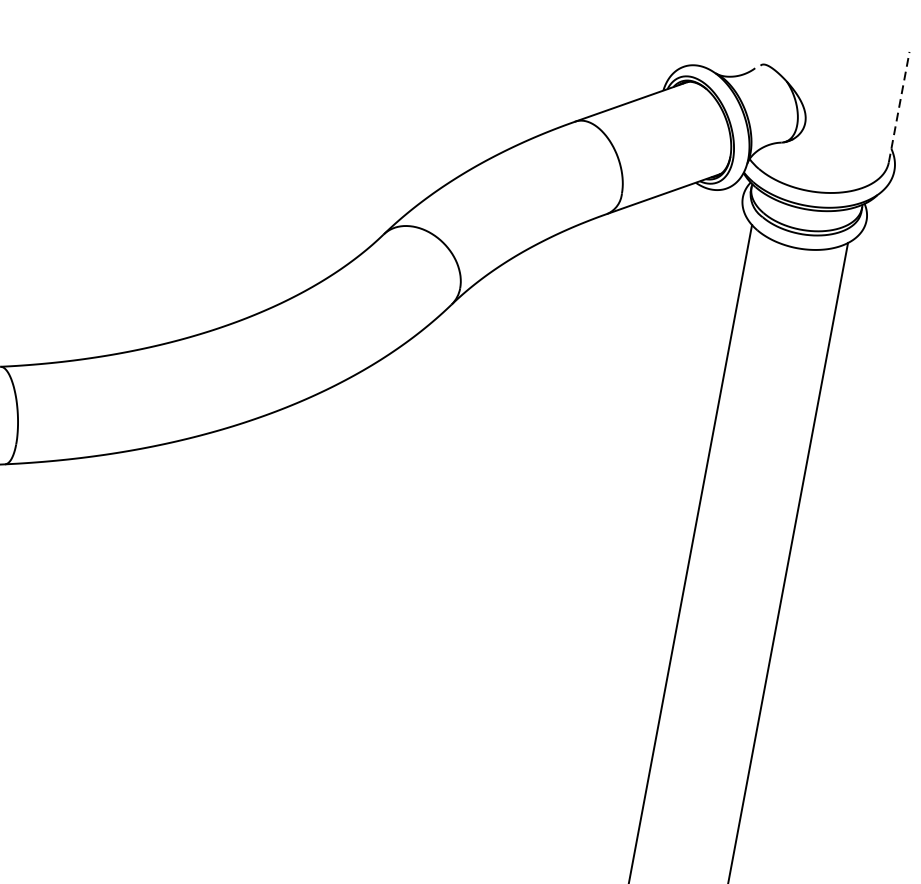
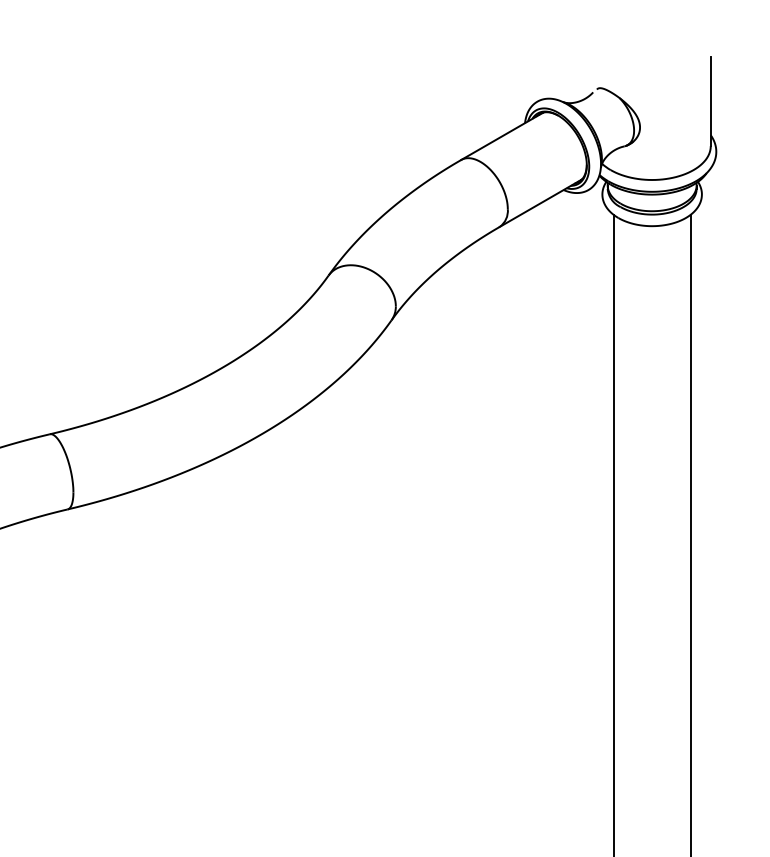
line: (898, 106) -> (710, 101), dashed -> solid

